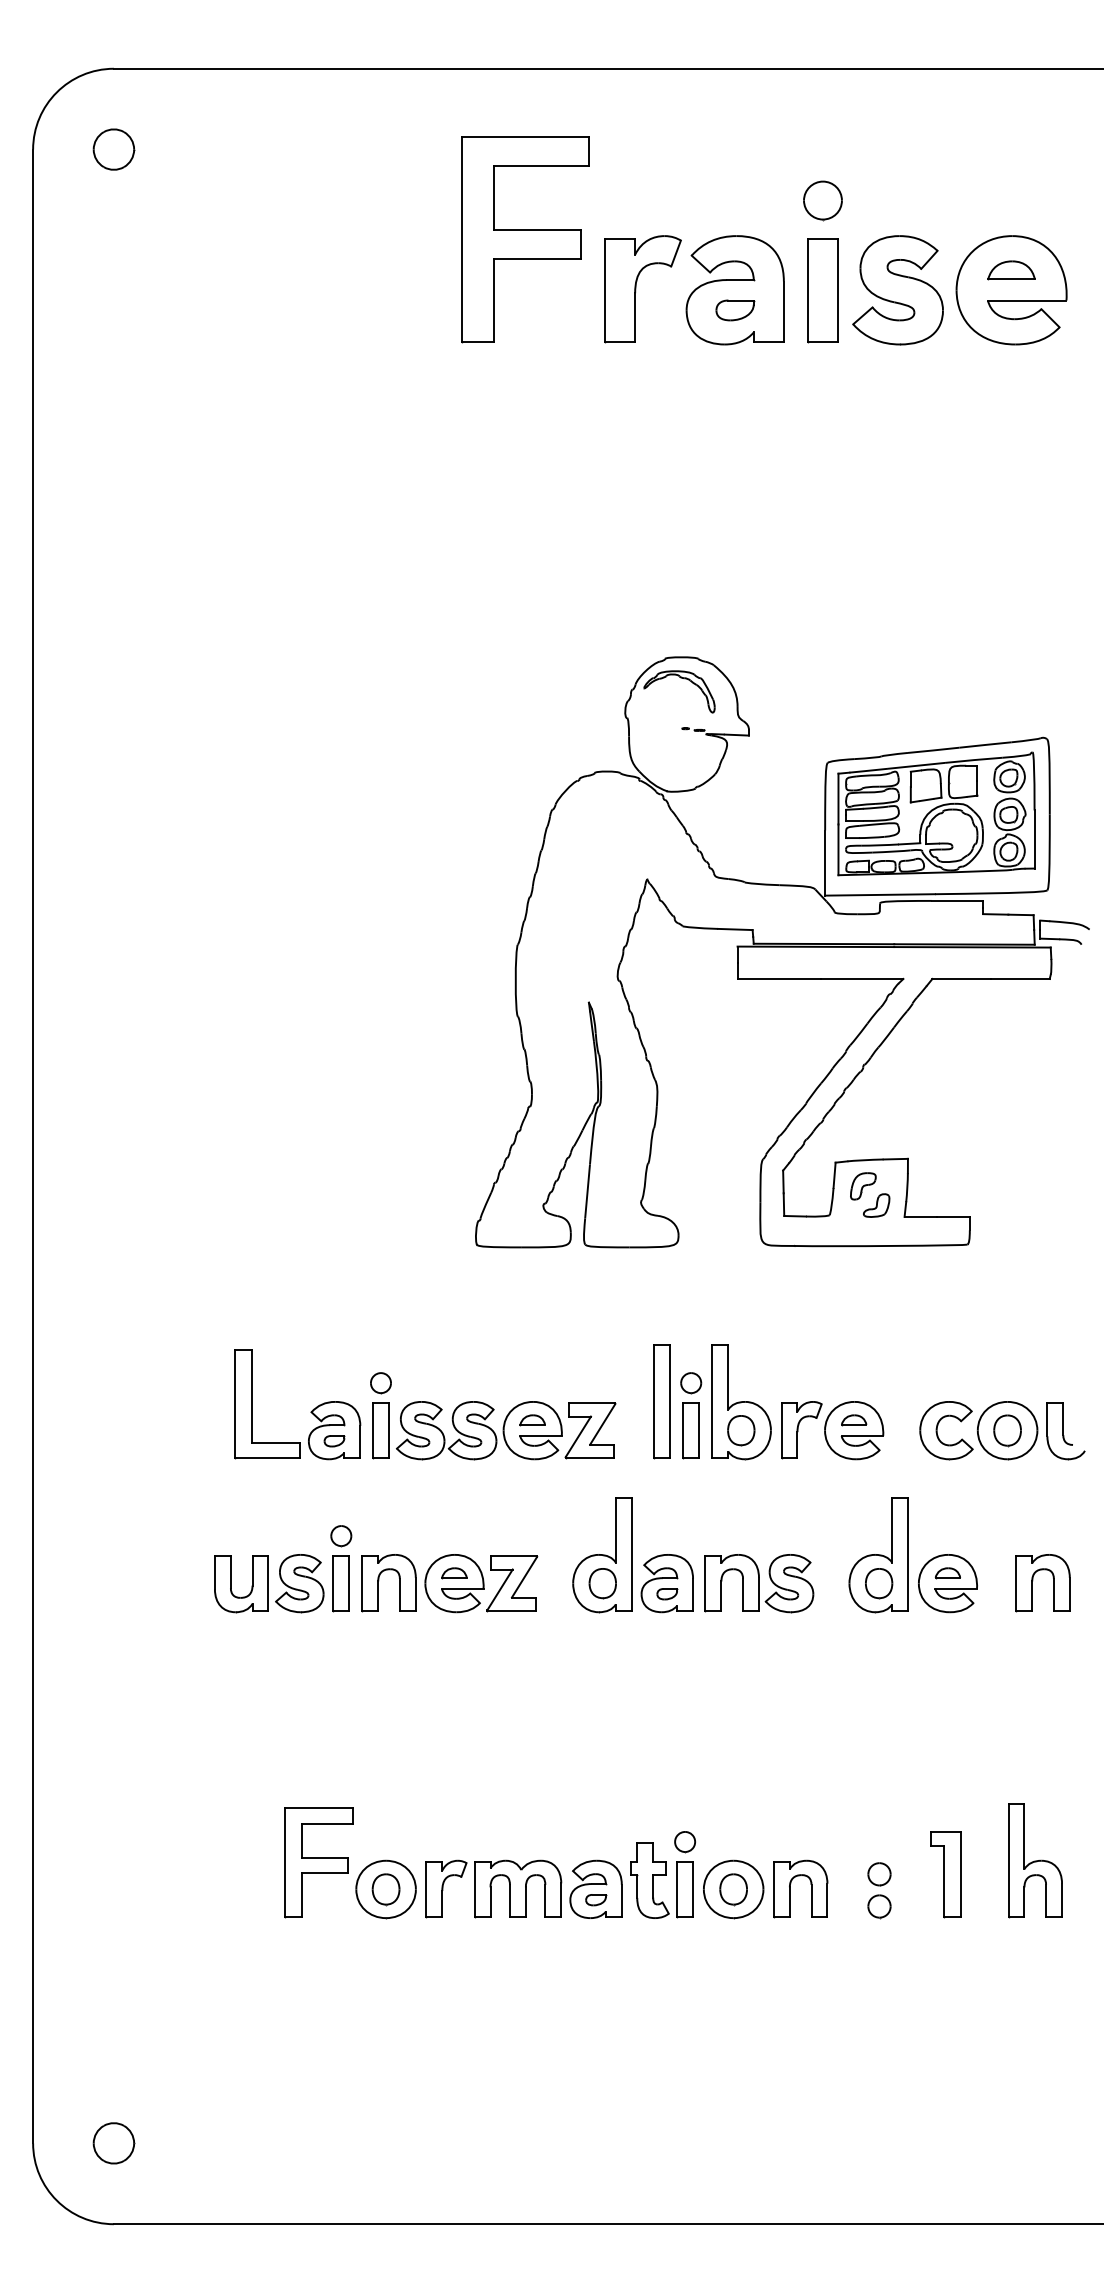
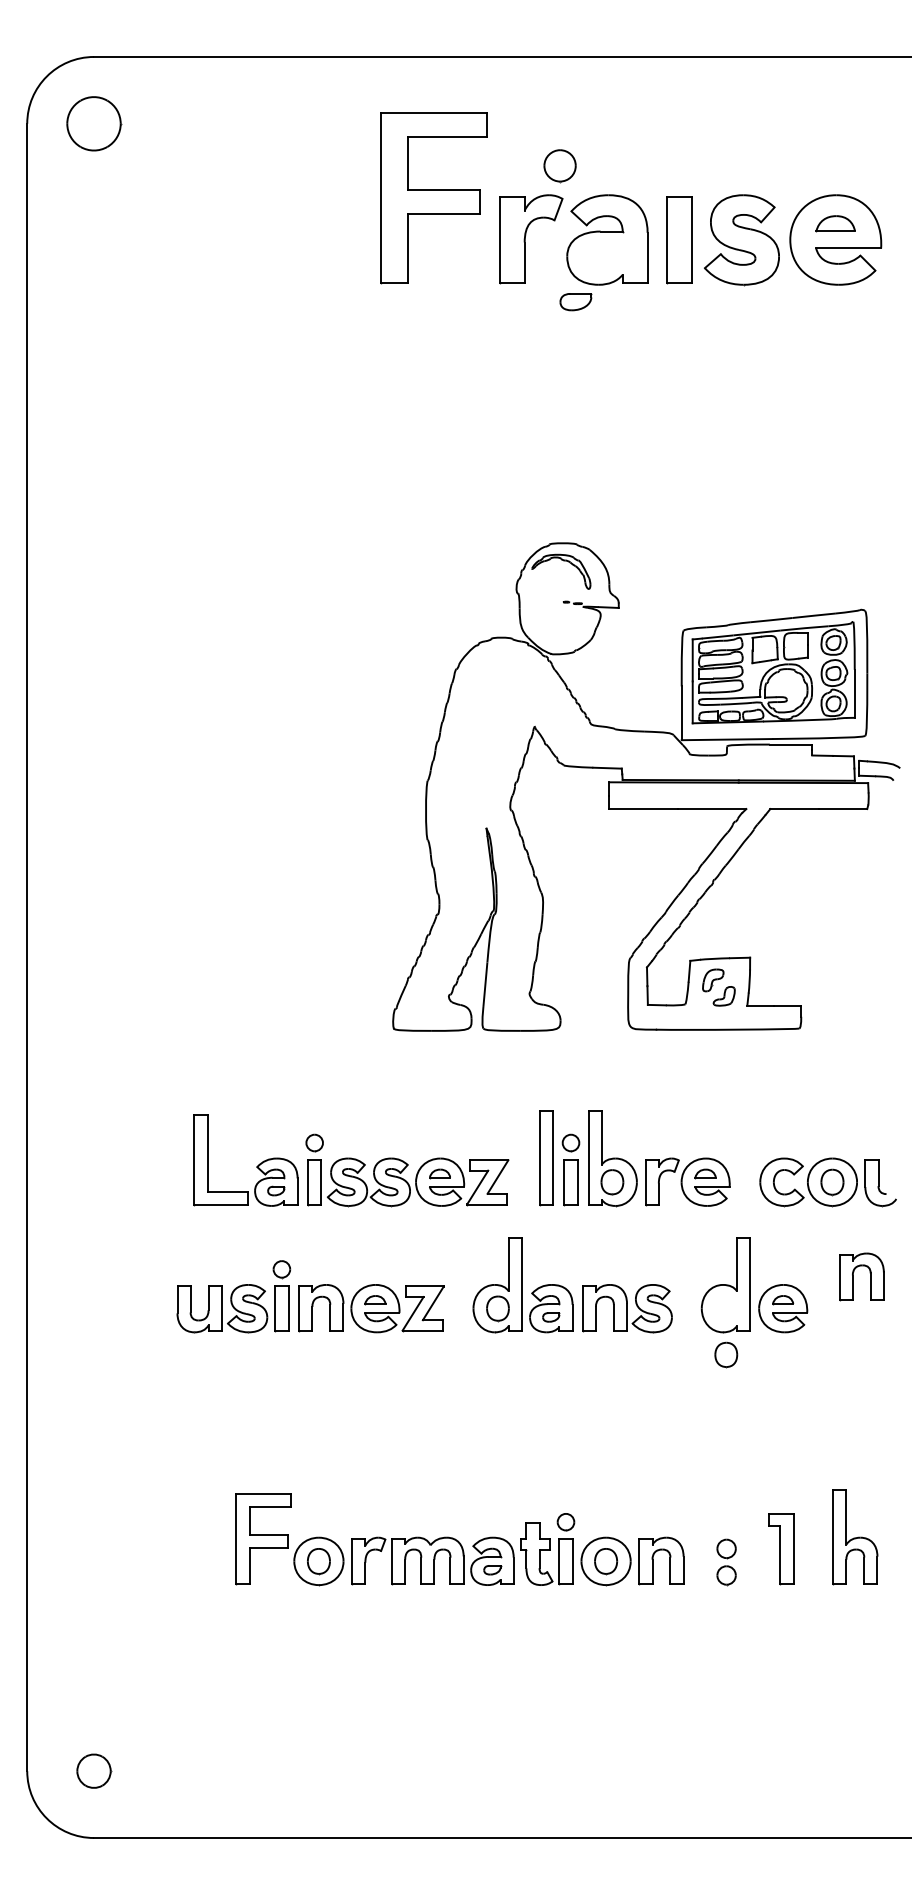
part: (113, 149) -> (93, 123), size x1.6
part: (822, 200) -> (559, 165), moved
part: (735, 310) -> (576, 302), moved
part: (1033, 1580) -> (853, 1274), moved
part: (879, 1583) -> (726, 1354), moved

